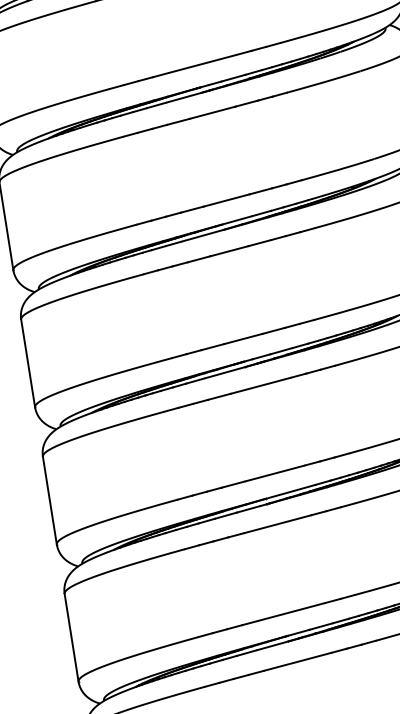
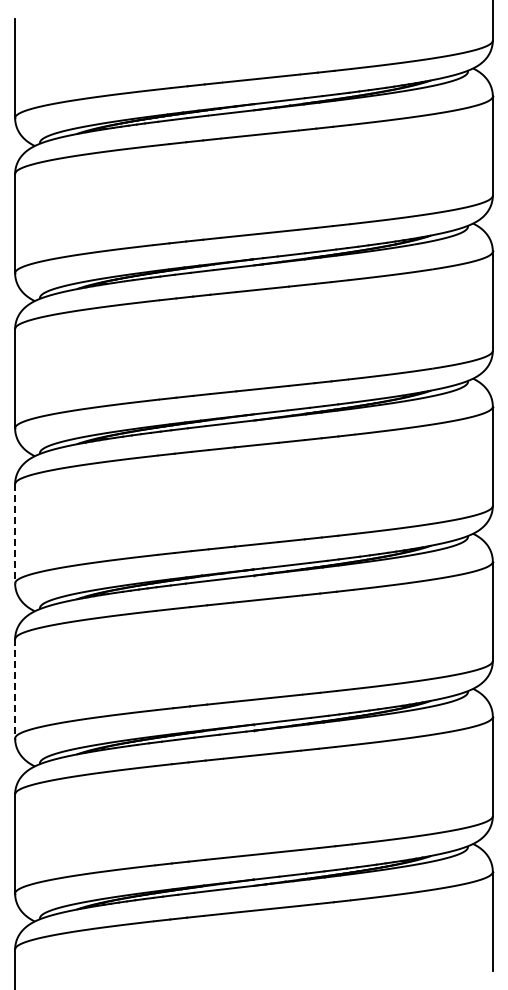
line: (28, 363) -> (15, 533), solid -> dashed
line: (50, 500) -> (15, 688), solid -> dashed

